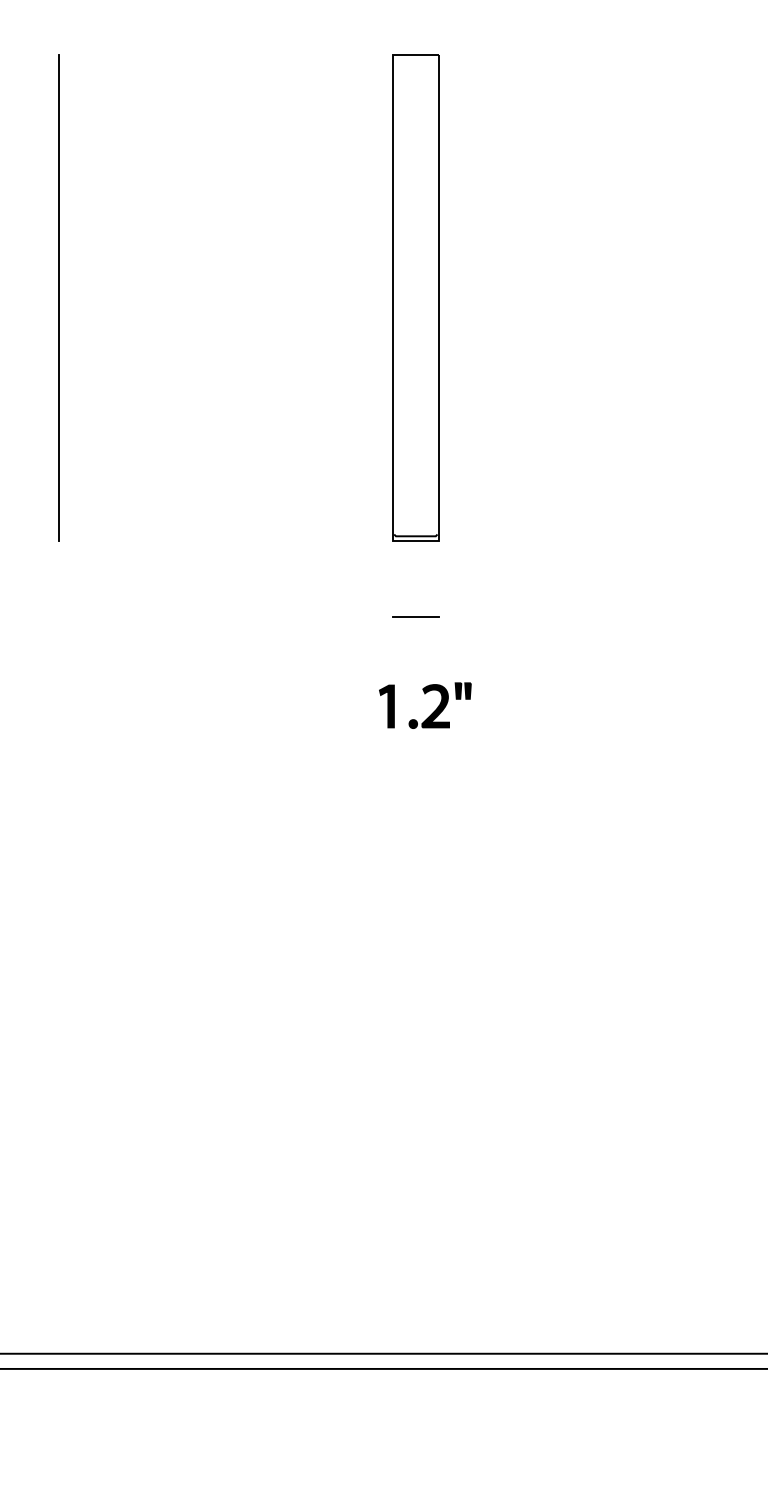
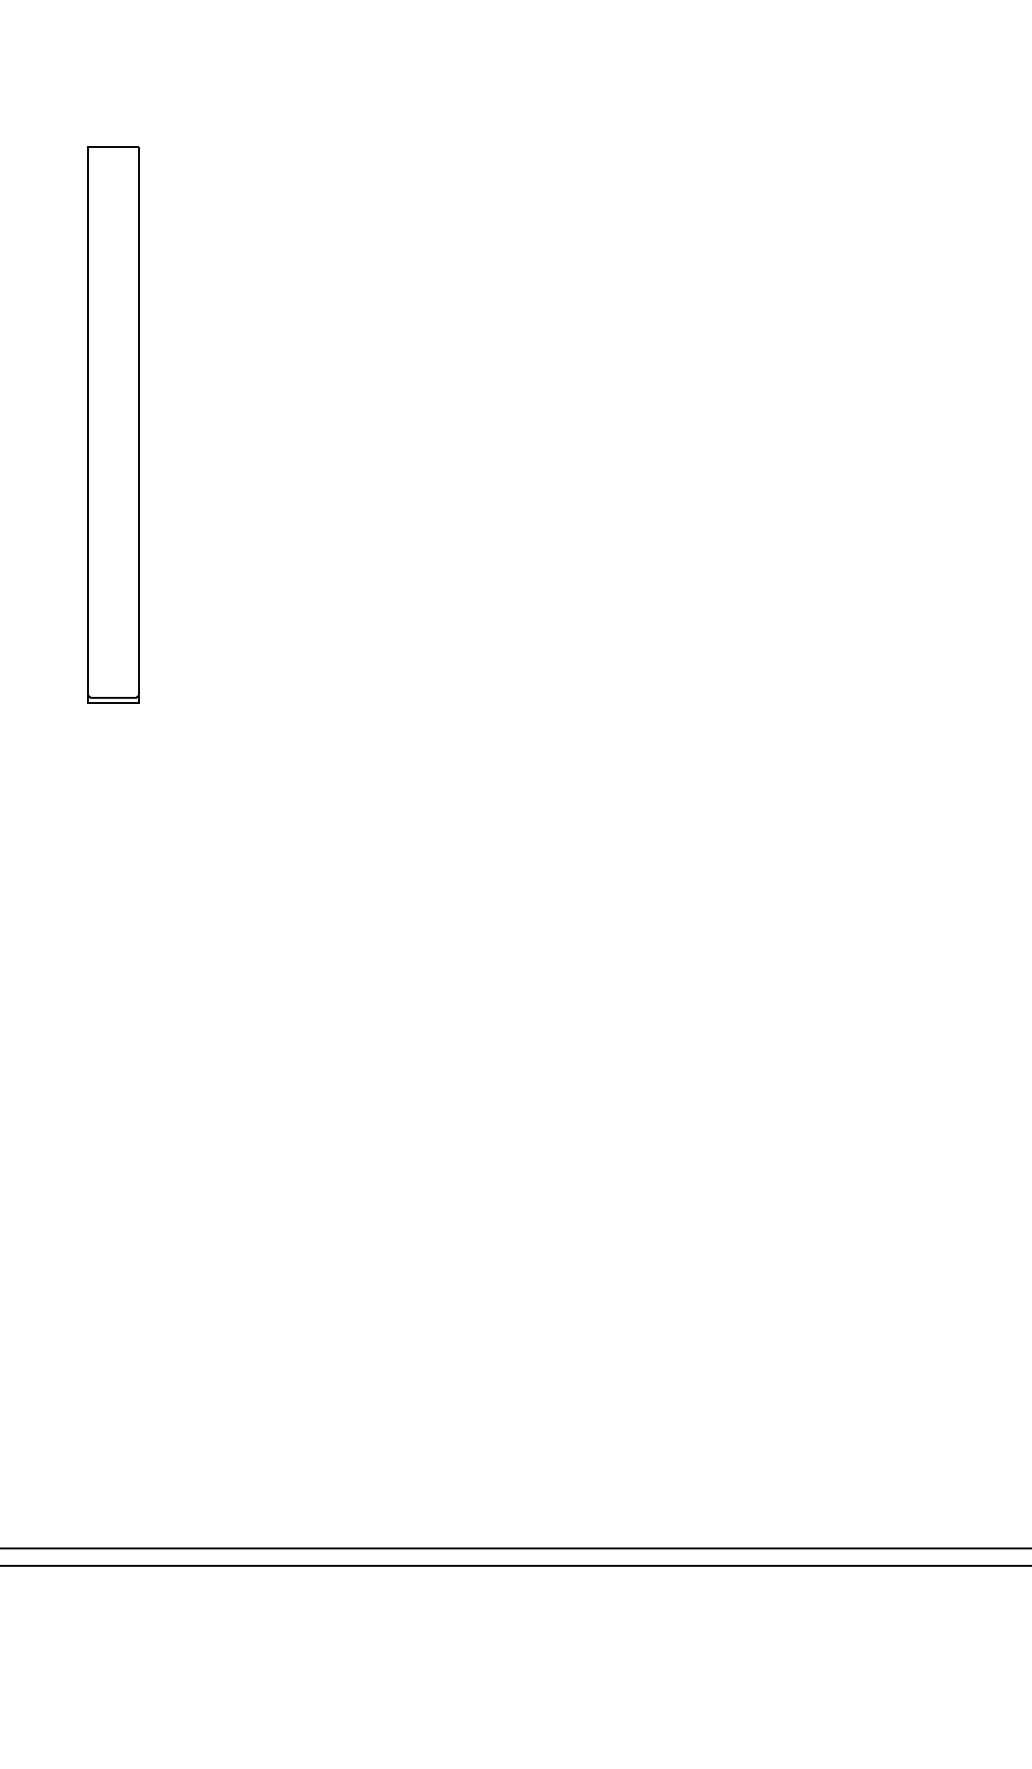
line: (58, 297) -> (51, 338), removed
part: (415, 297) -> (113, 424), moved
line: (415, 617) -> (460, 704), removed
part: (433, 712) -> (480, 813), removed

